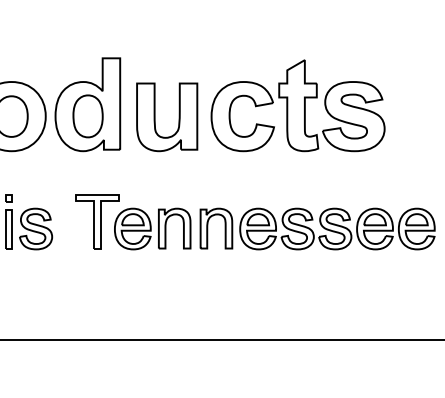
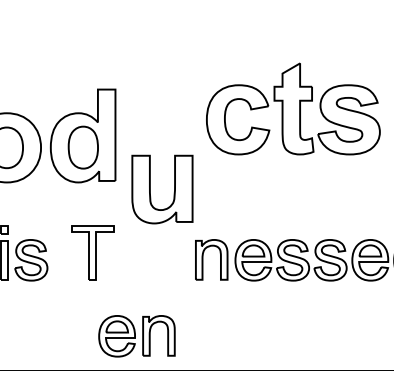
part: (297, 105) -> (292, 108), moved
part: (178, 117) -> (173, 189), moved
part: (152, 228) -> (136, 335), moved

